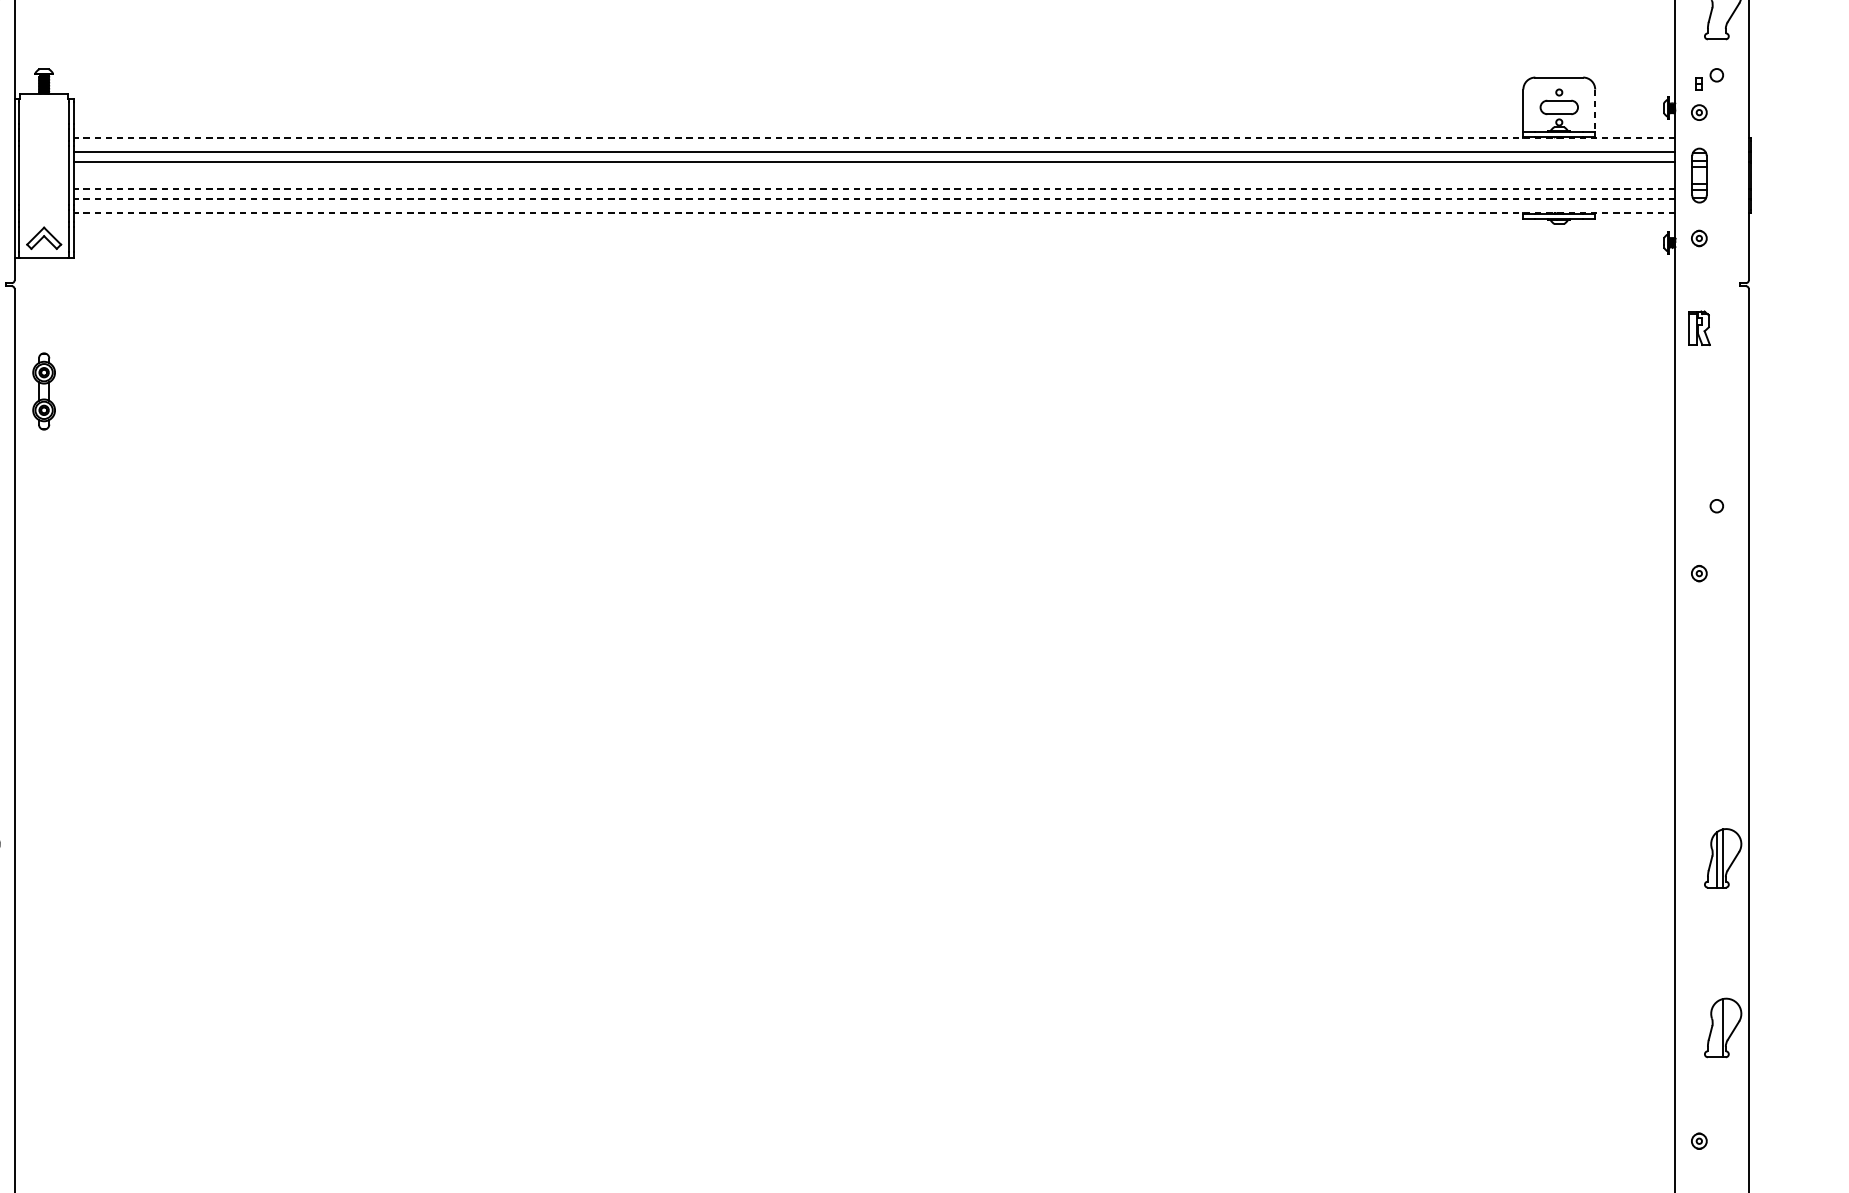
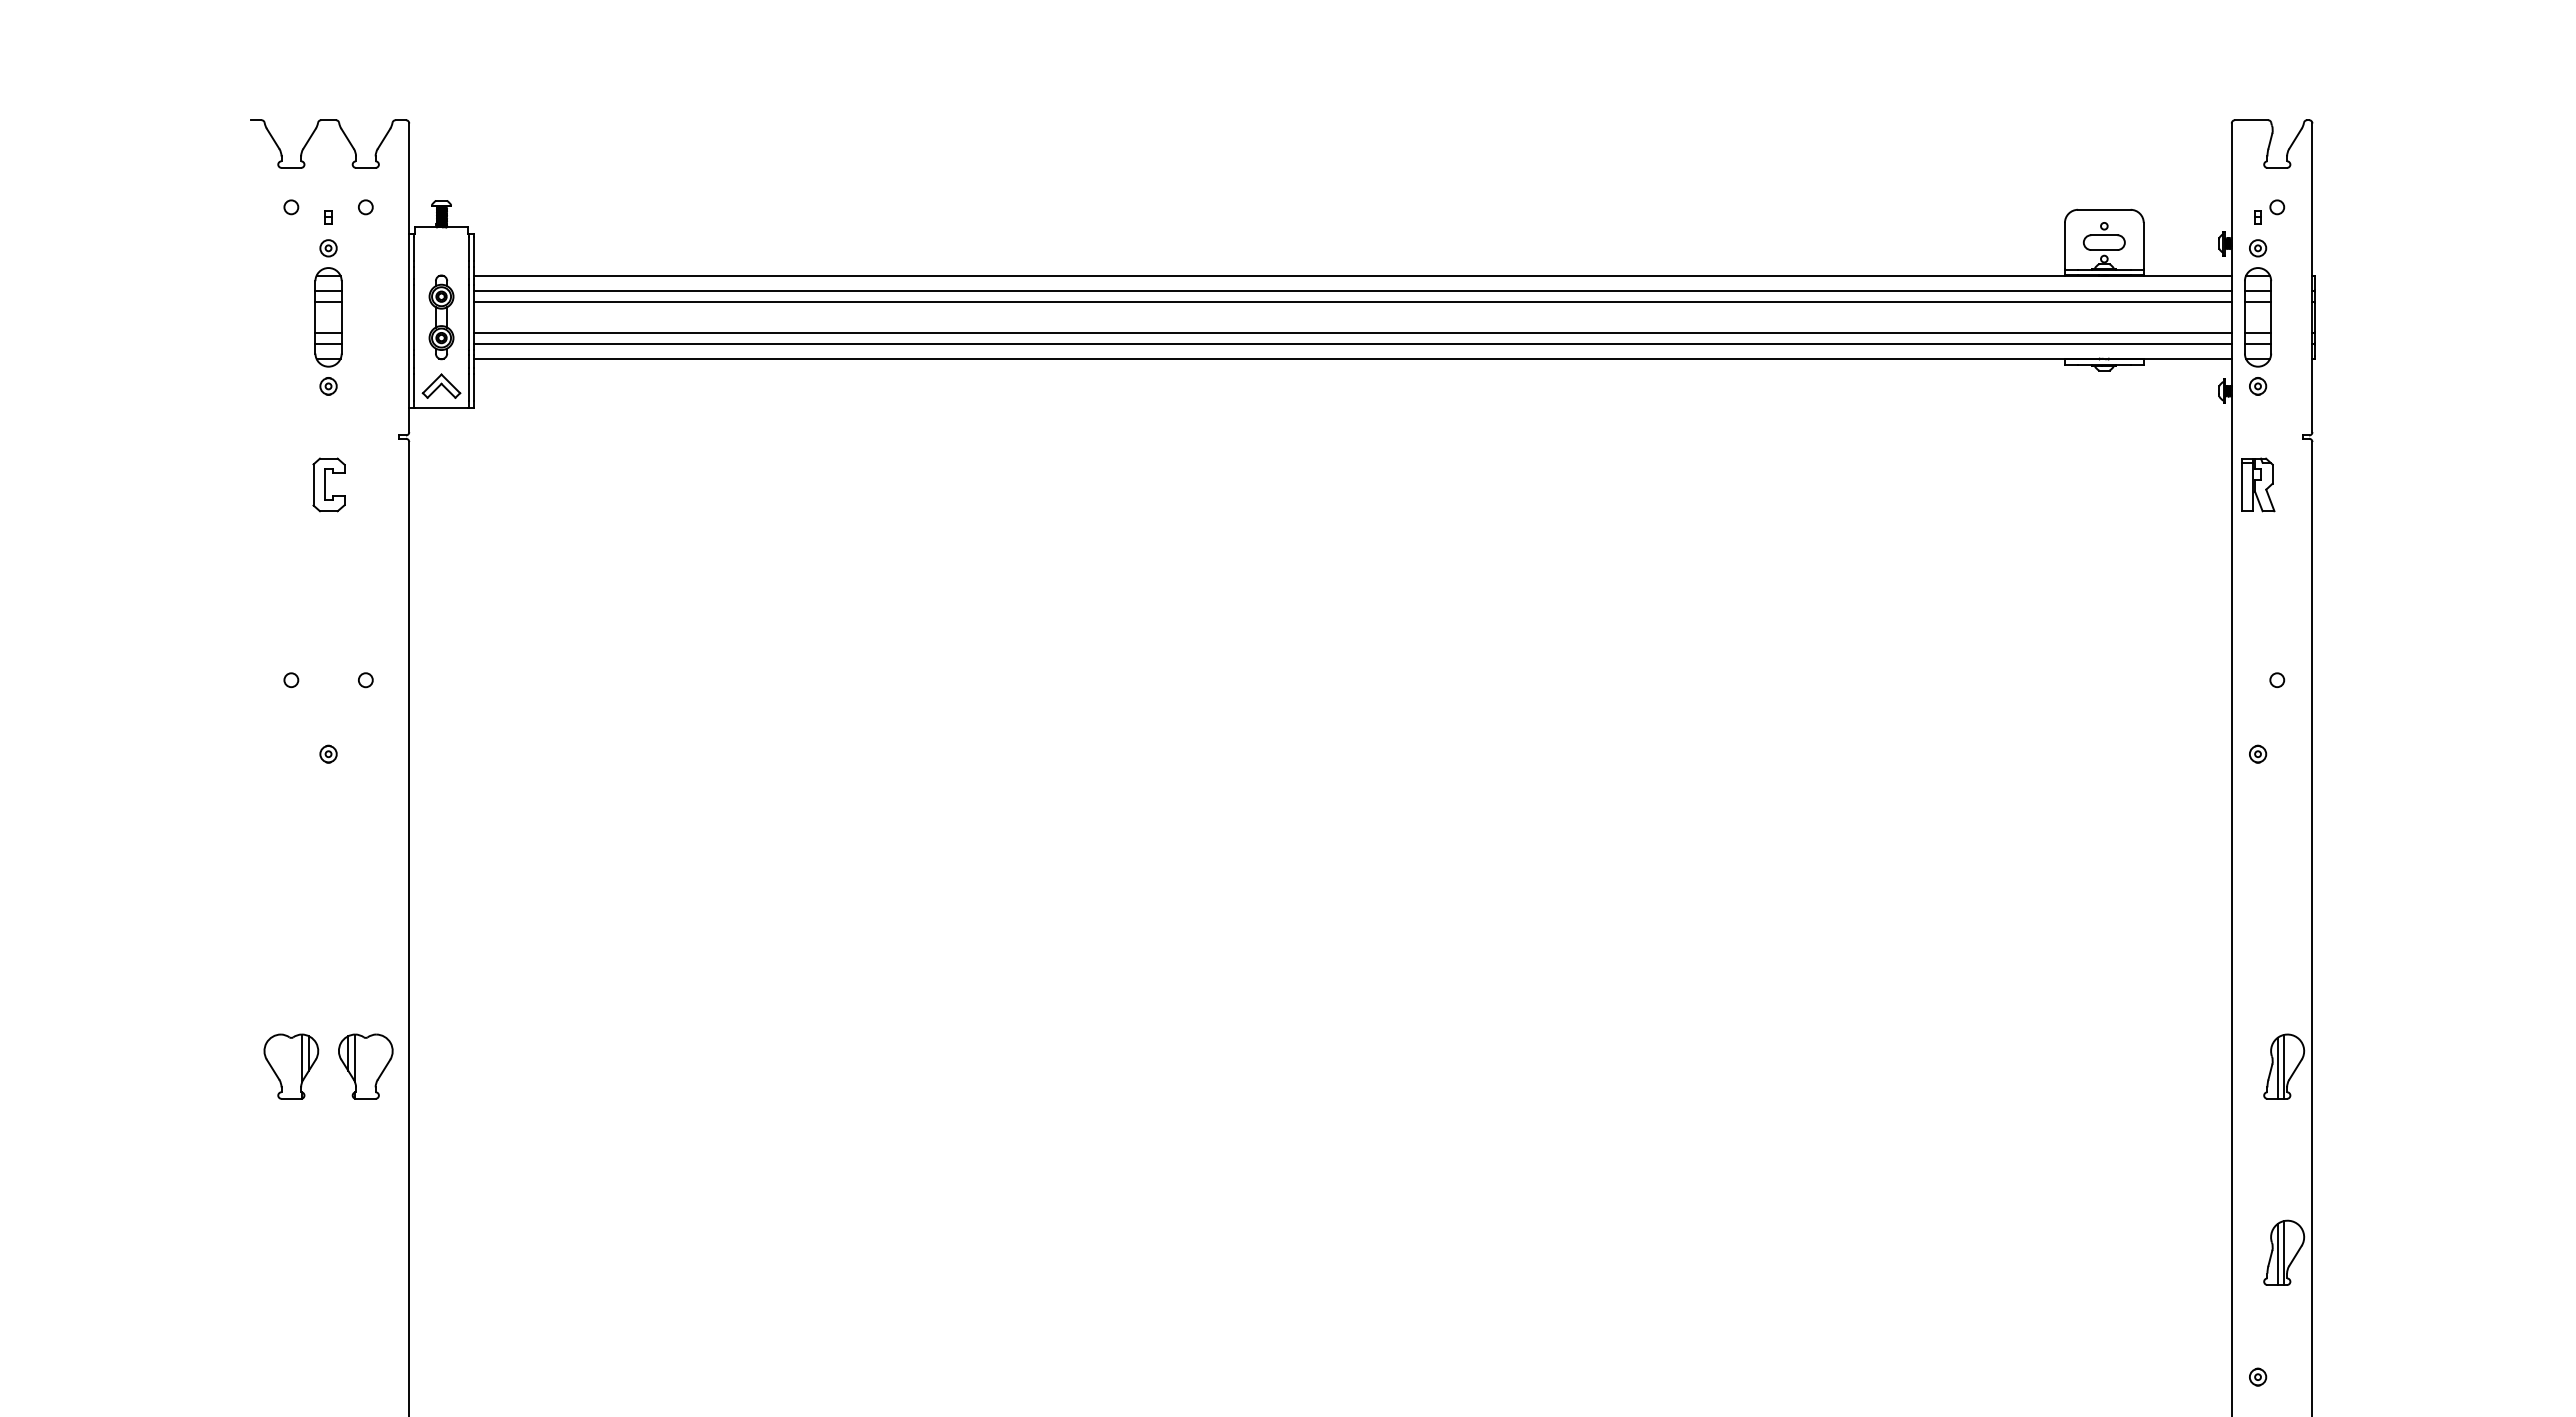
line: (1594, 110) -> (2143, 246), dashed -> solid
line: (875, 138) -> (1353, 276), dashed -> solid
part: (1699, 175) -> (2258, 317), size x1.67
line: (875, 189) -> (1353, 332), dashed -> solid
line: (875, 199) -> (1353, 343), dashed -> solid
line: (875, 213) -> (1353, 358), dashed -> solid
part: (1699, 327) -> (2258, 484), size x1.43
part: (44, 391) -> (441, 317), moved
line: (1717, 1029) -> (2277, 1254), added

